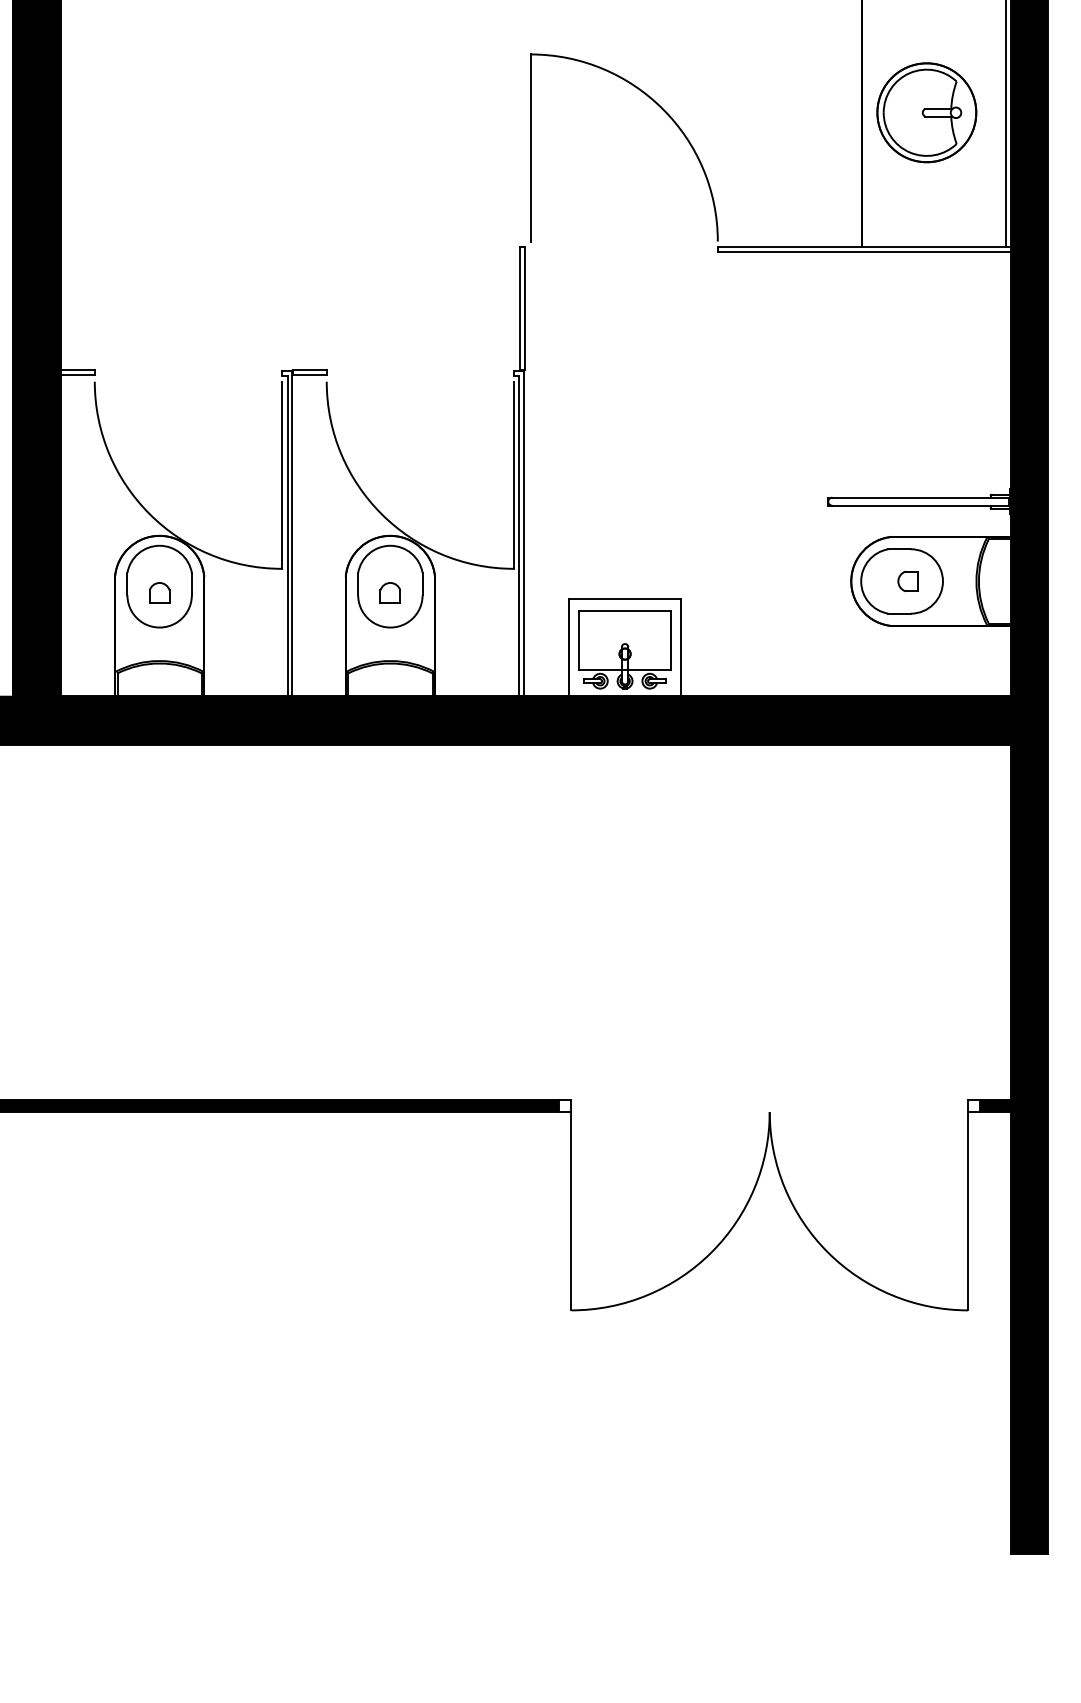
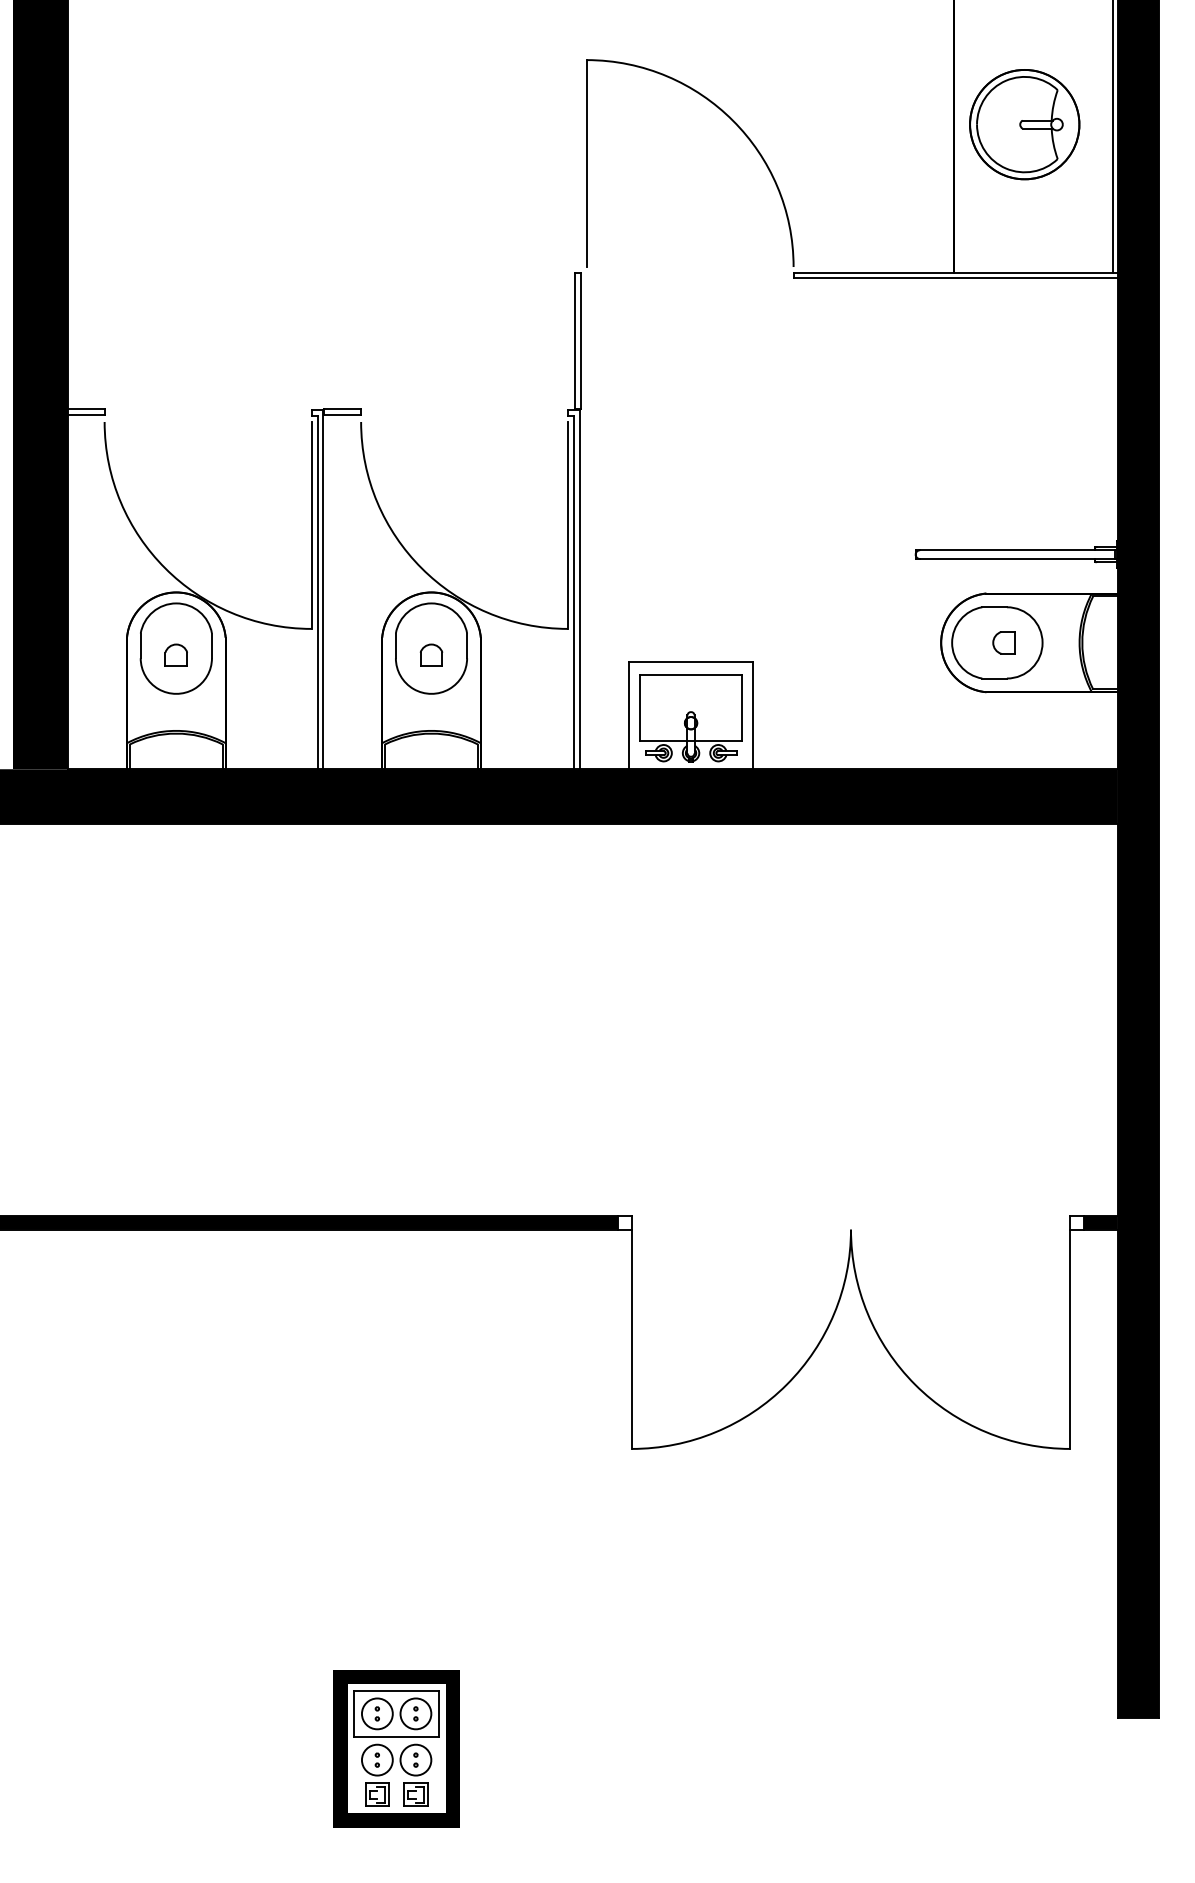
part: (358, 1581) -> (396, 1748), added

